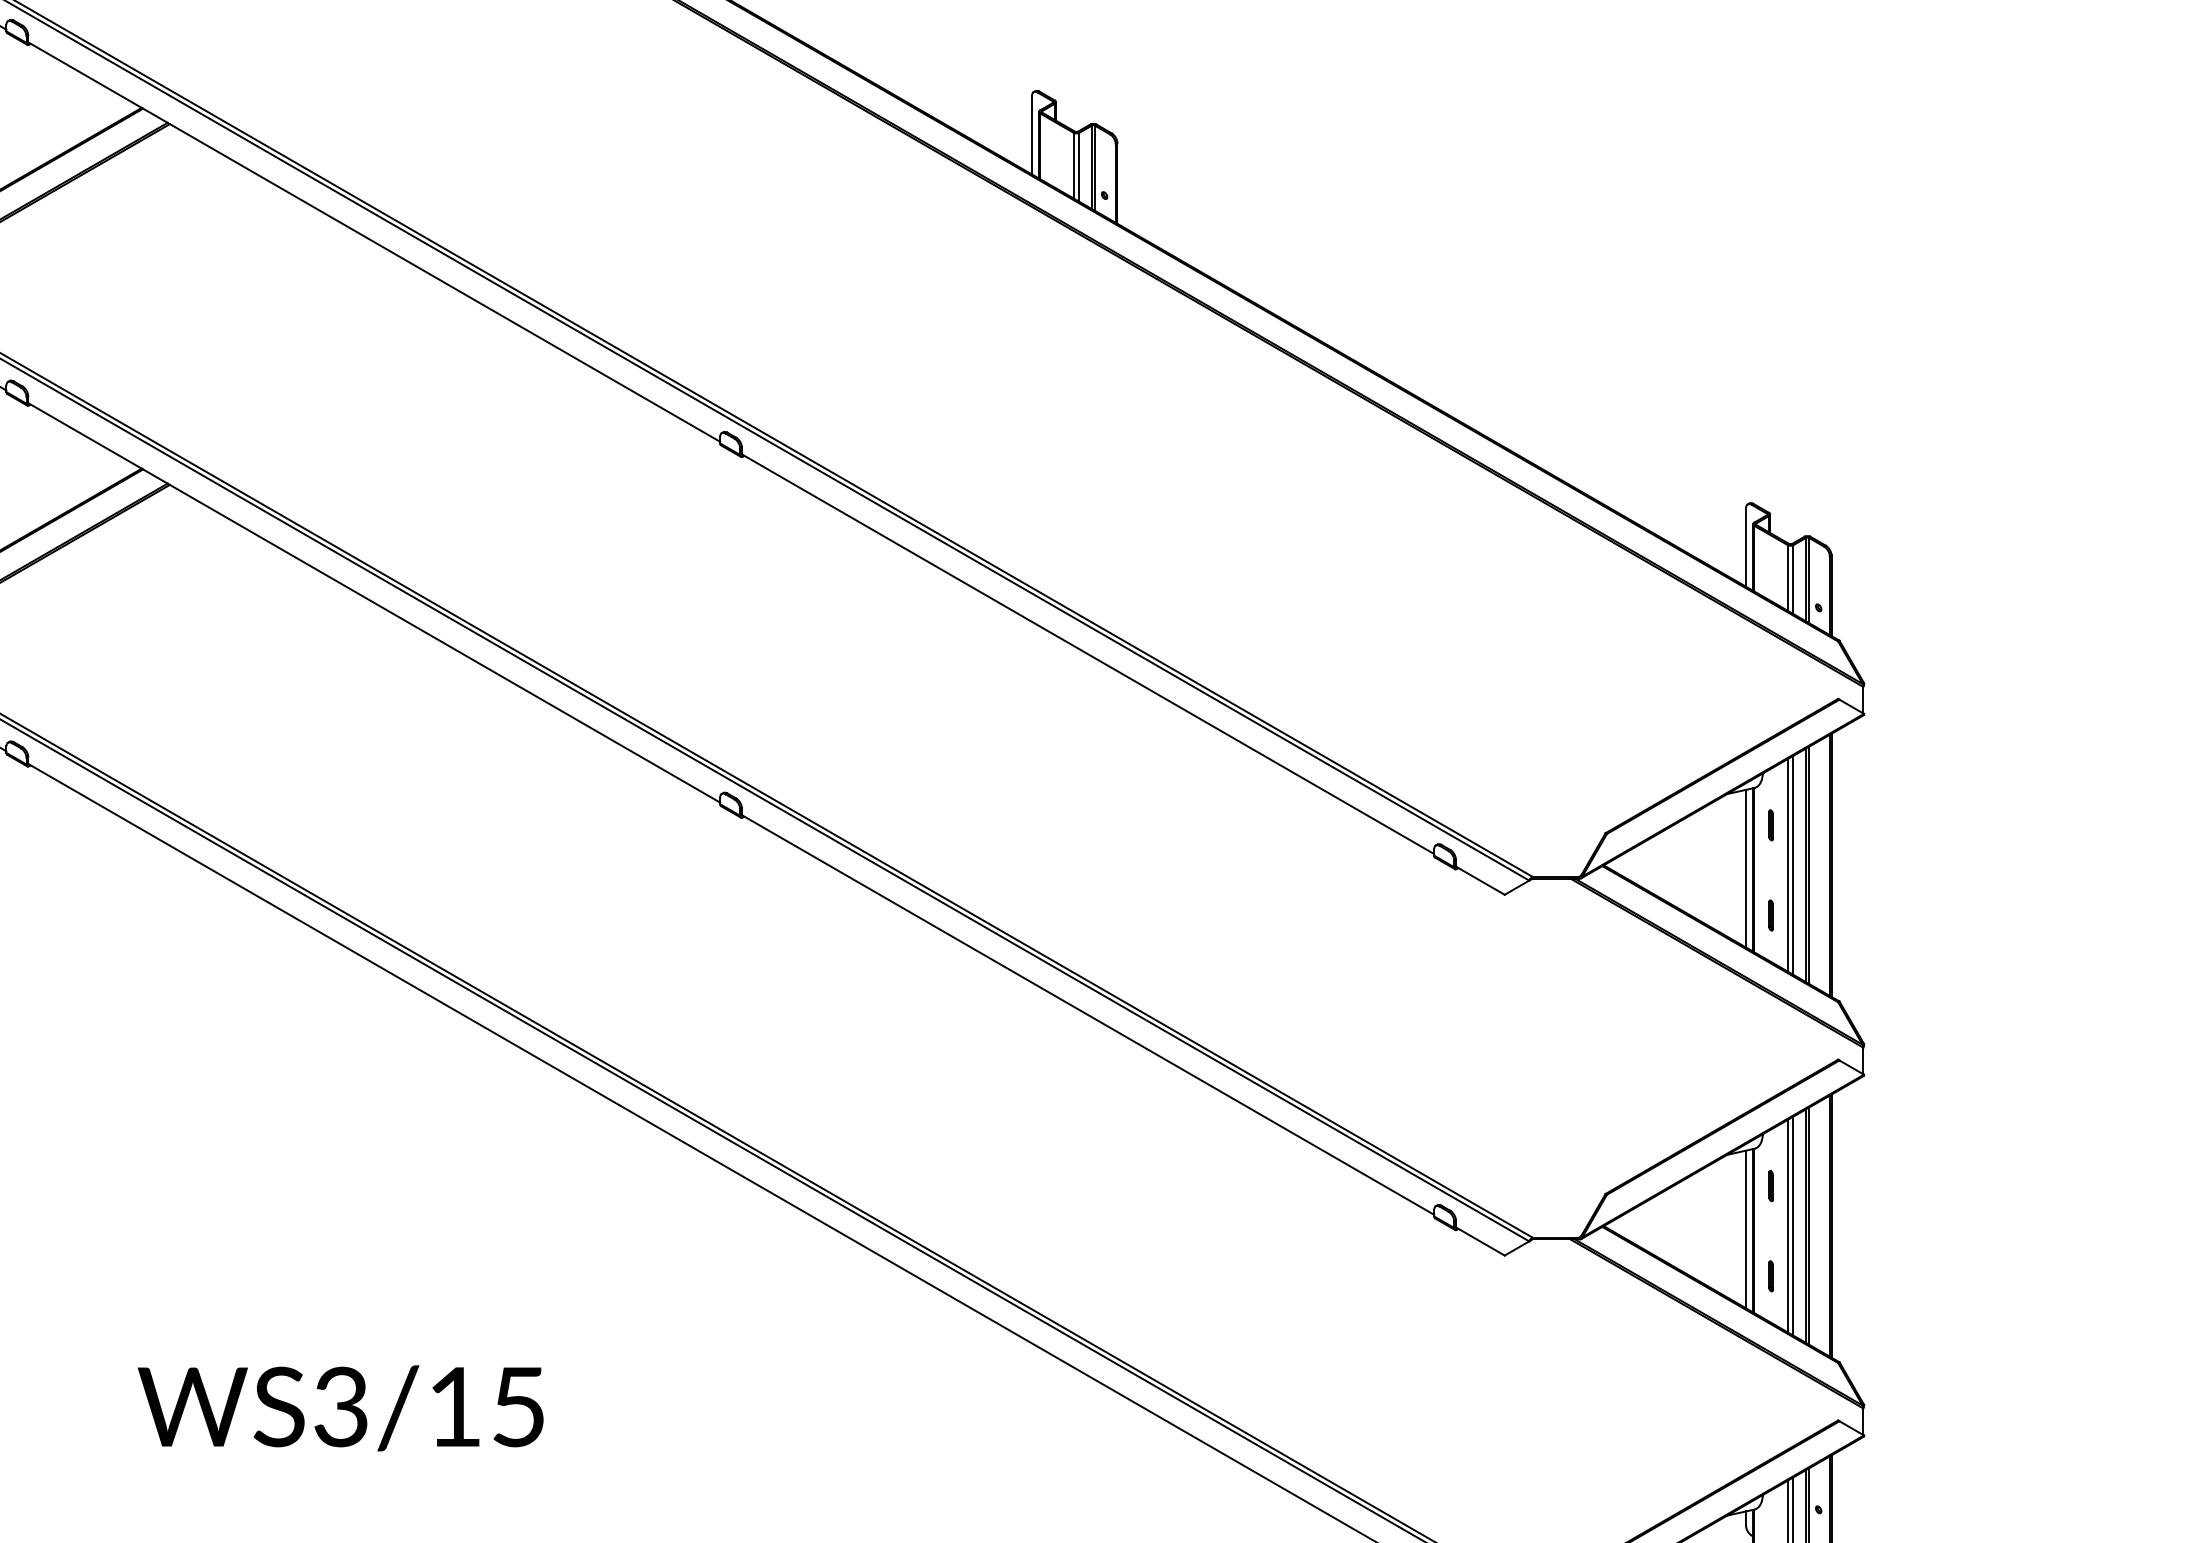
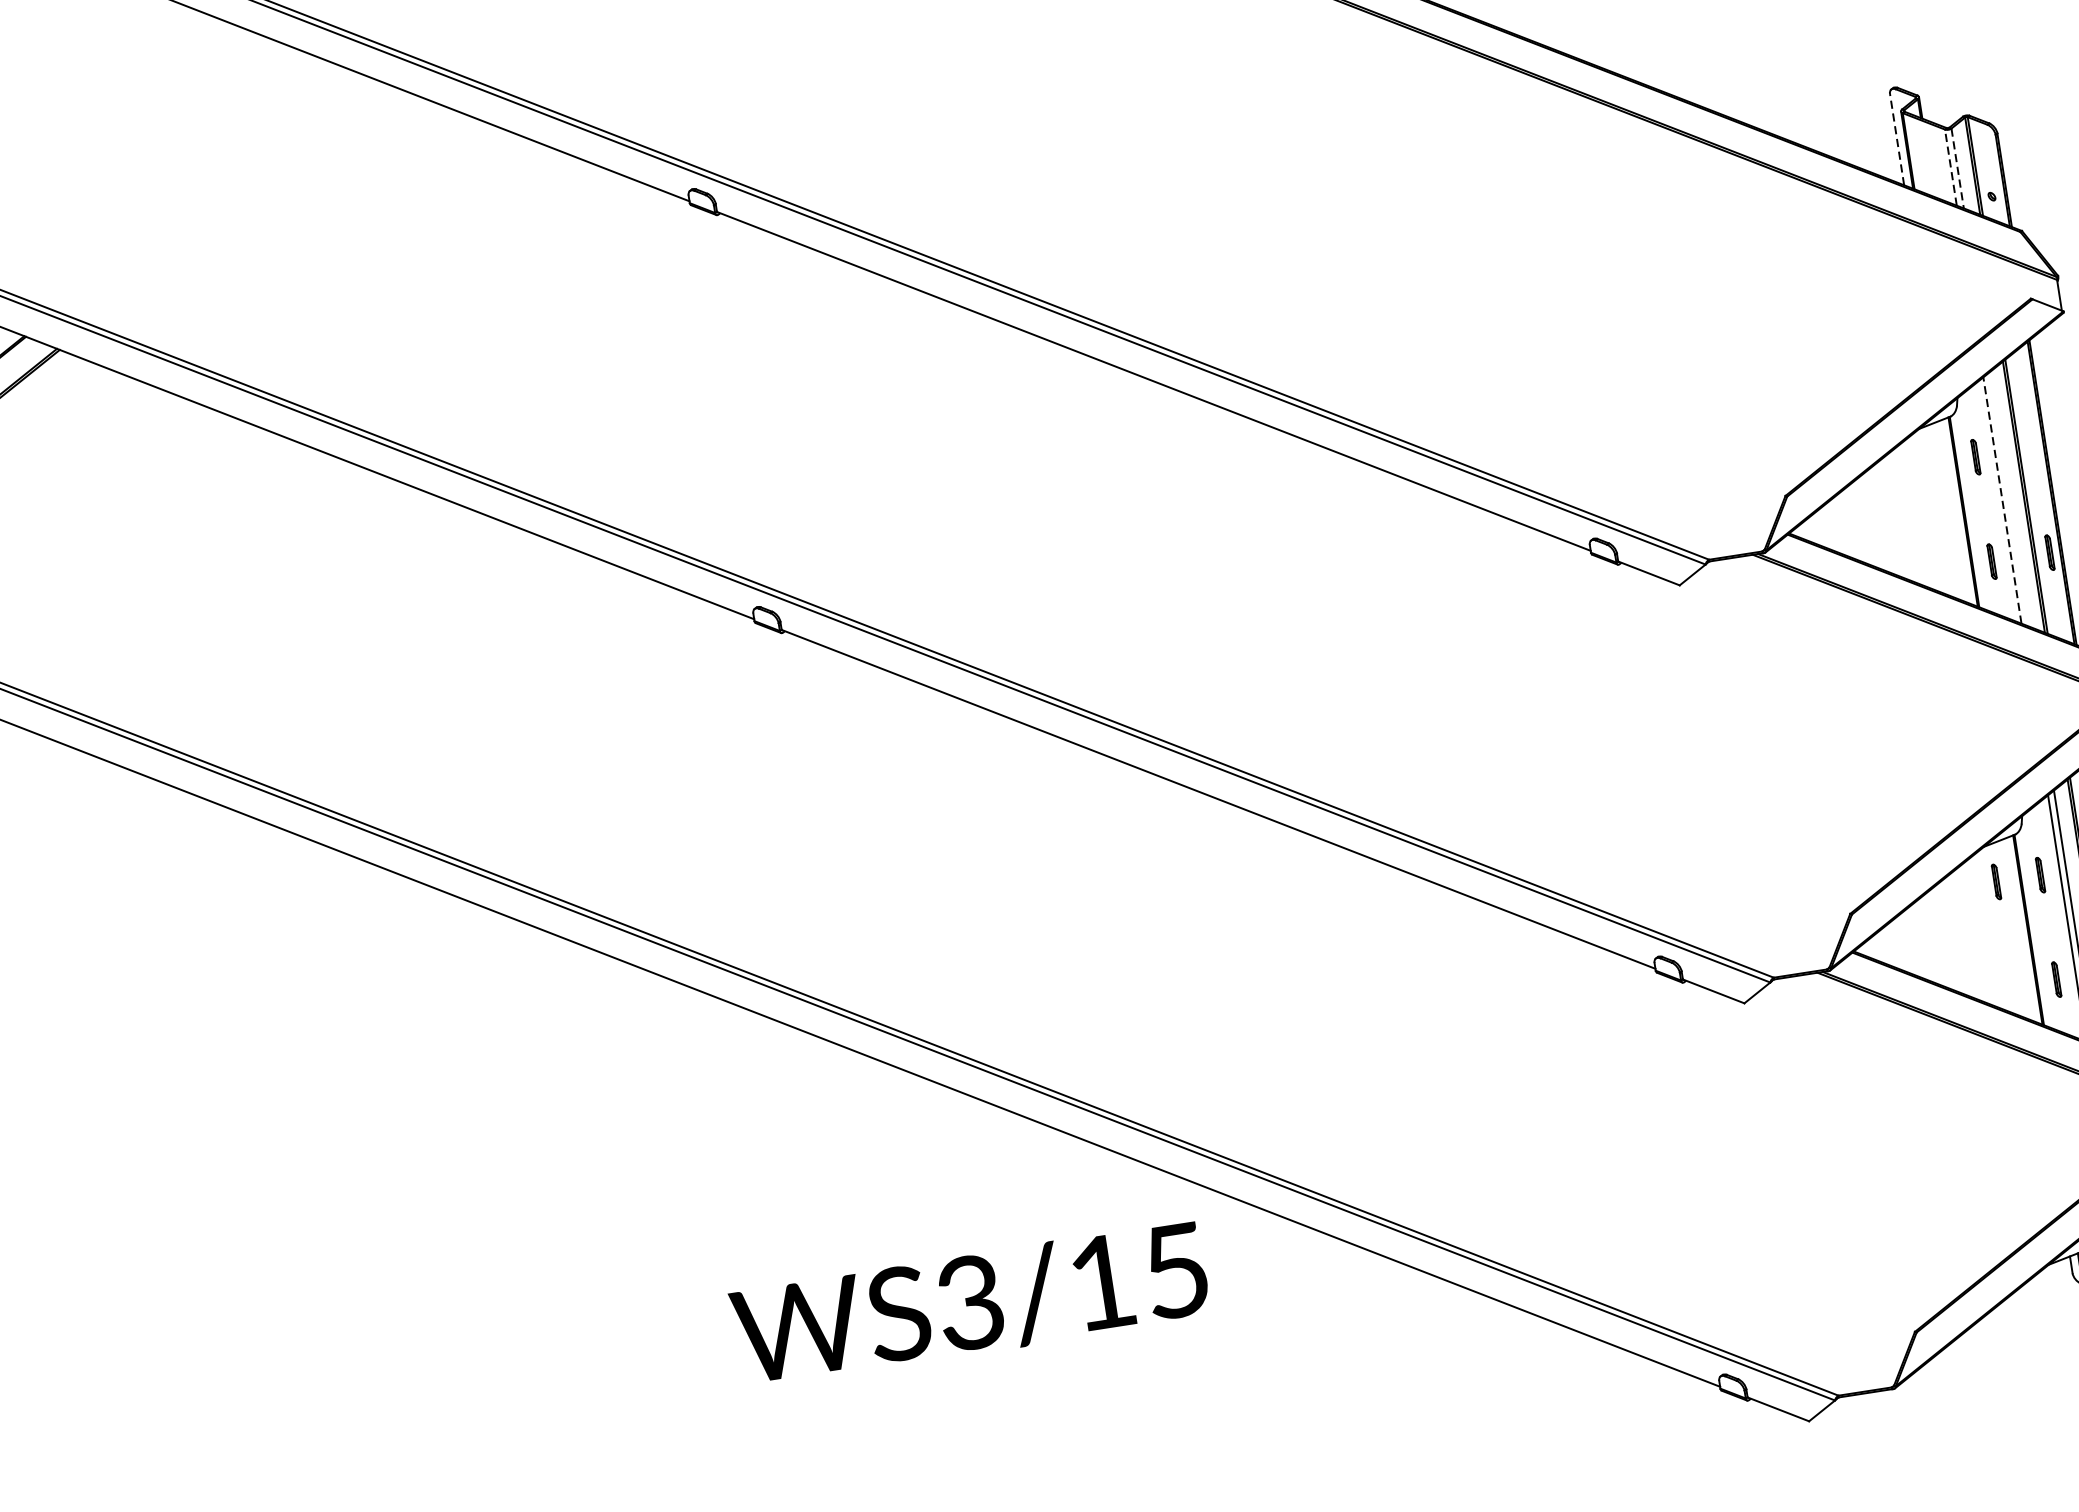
line: (1746, 546) -> (1897, 138), solid -> dashed
line: (1787, 578) -> (1950, 168), solid -> dashed
line: (1793, 580) -> (1957, 169), solid -> dashed
line: (1787, 864) -> (2001, 499), solid -> dashed
line: (1793, 864) -> (2008, 498), removed
line: (1746, 868) -> (1955, 511), removed
part: (1820, 915) -> (2049, 552), added
part: (1732, 1186) -> (1995, 882), added
line: (1746, 1229) -> (2019, 929), removed
text: (340, 1408) -> (969, 1304), moved

